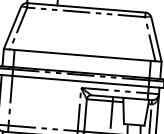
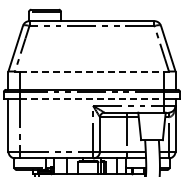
line: (83, 55) -> (92, 71), solid -> dashed
line: (81, 80) -> (92, 98), solid -> dashed

